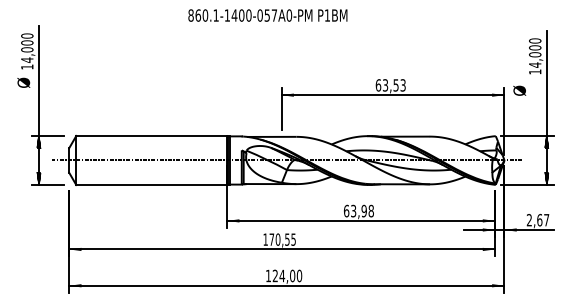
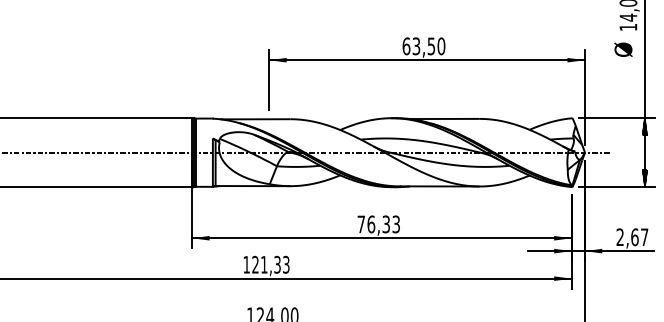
text: (402, 85) -> (440, 46), 63,53 -> 63,50
text: (519, 90) -> (623, 49), moved
text: (358, 210) -> (378, 223), 63,98 -> 76,33
text: (282, 239) -> (270, 264), 170,55 -> 121,33

